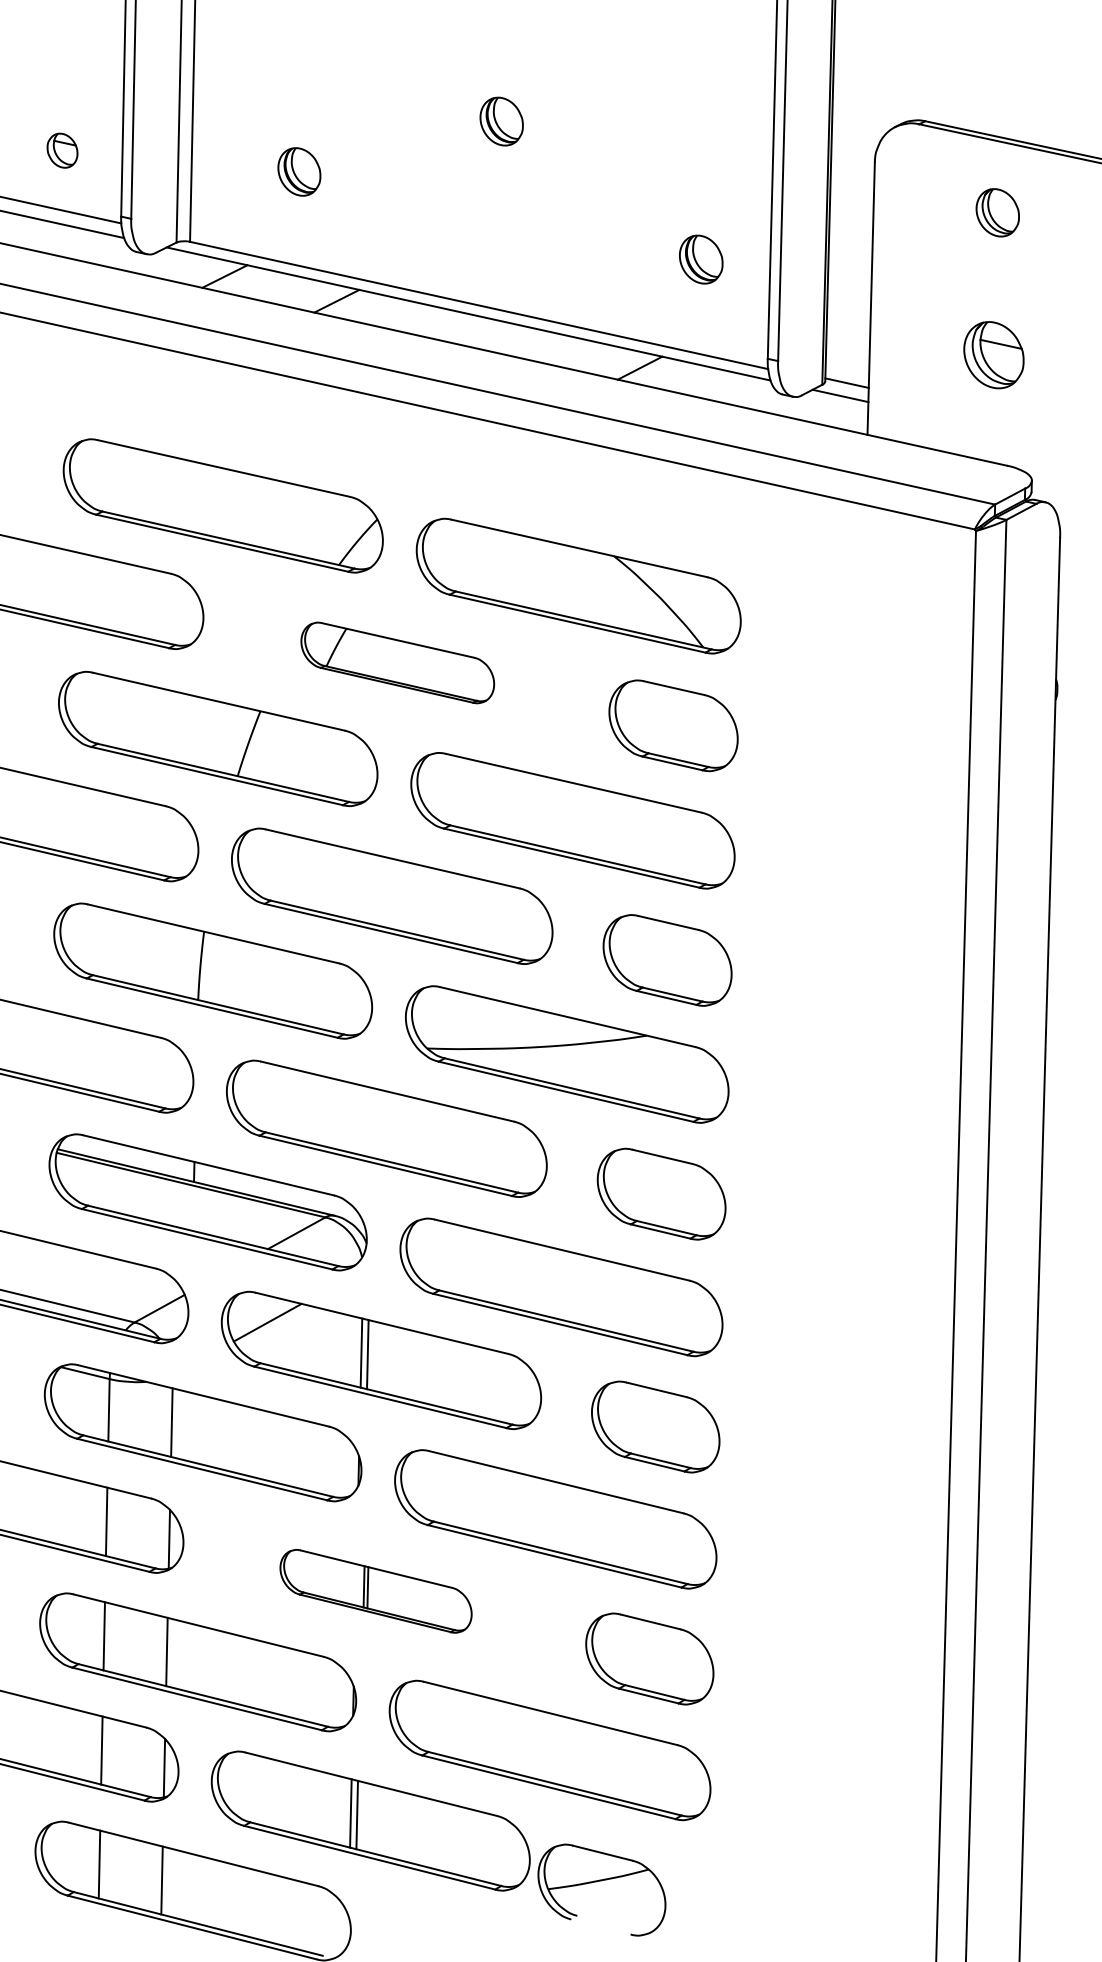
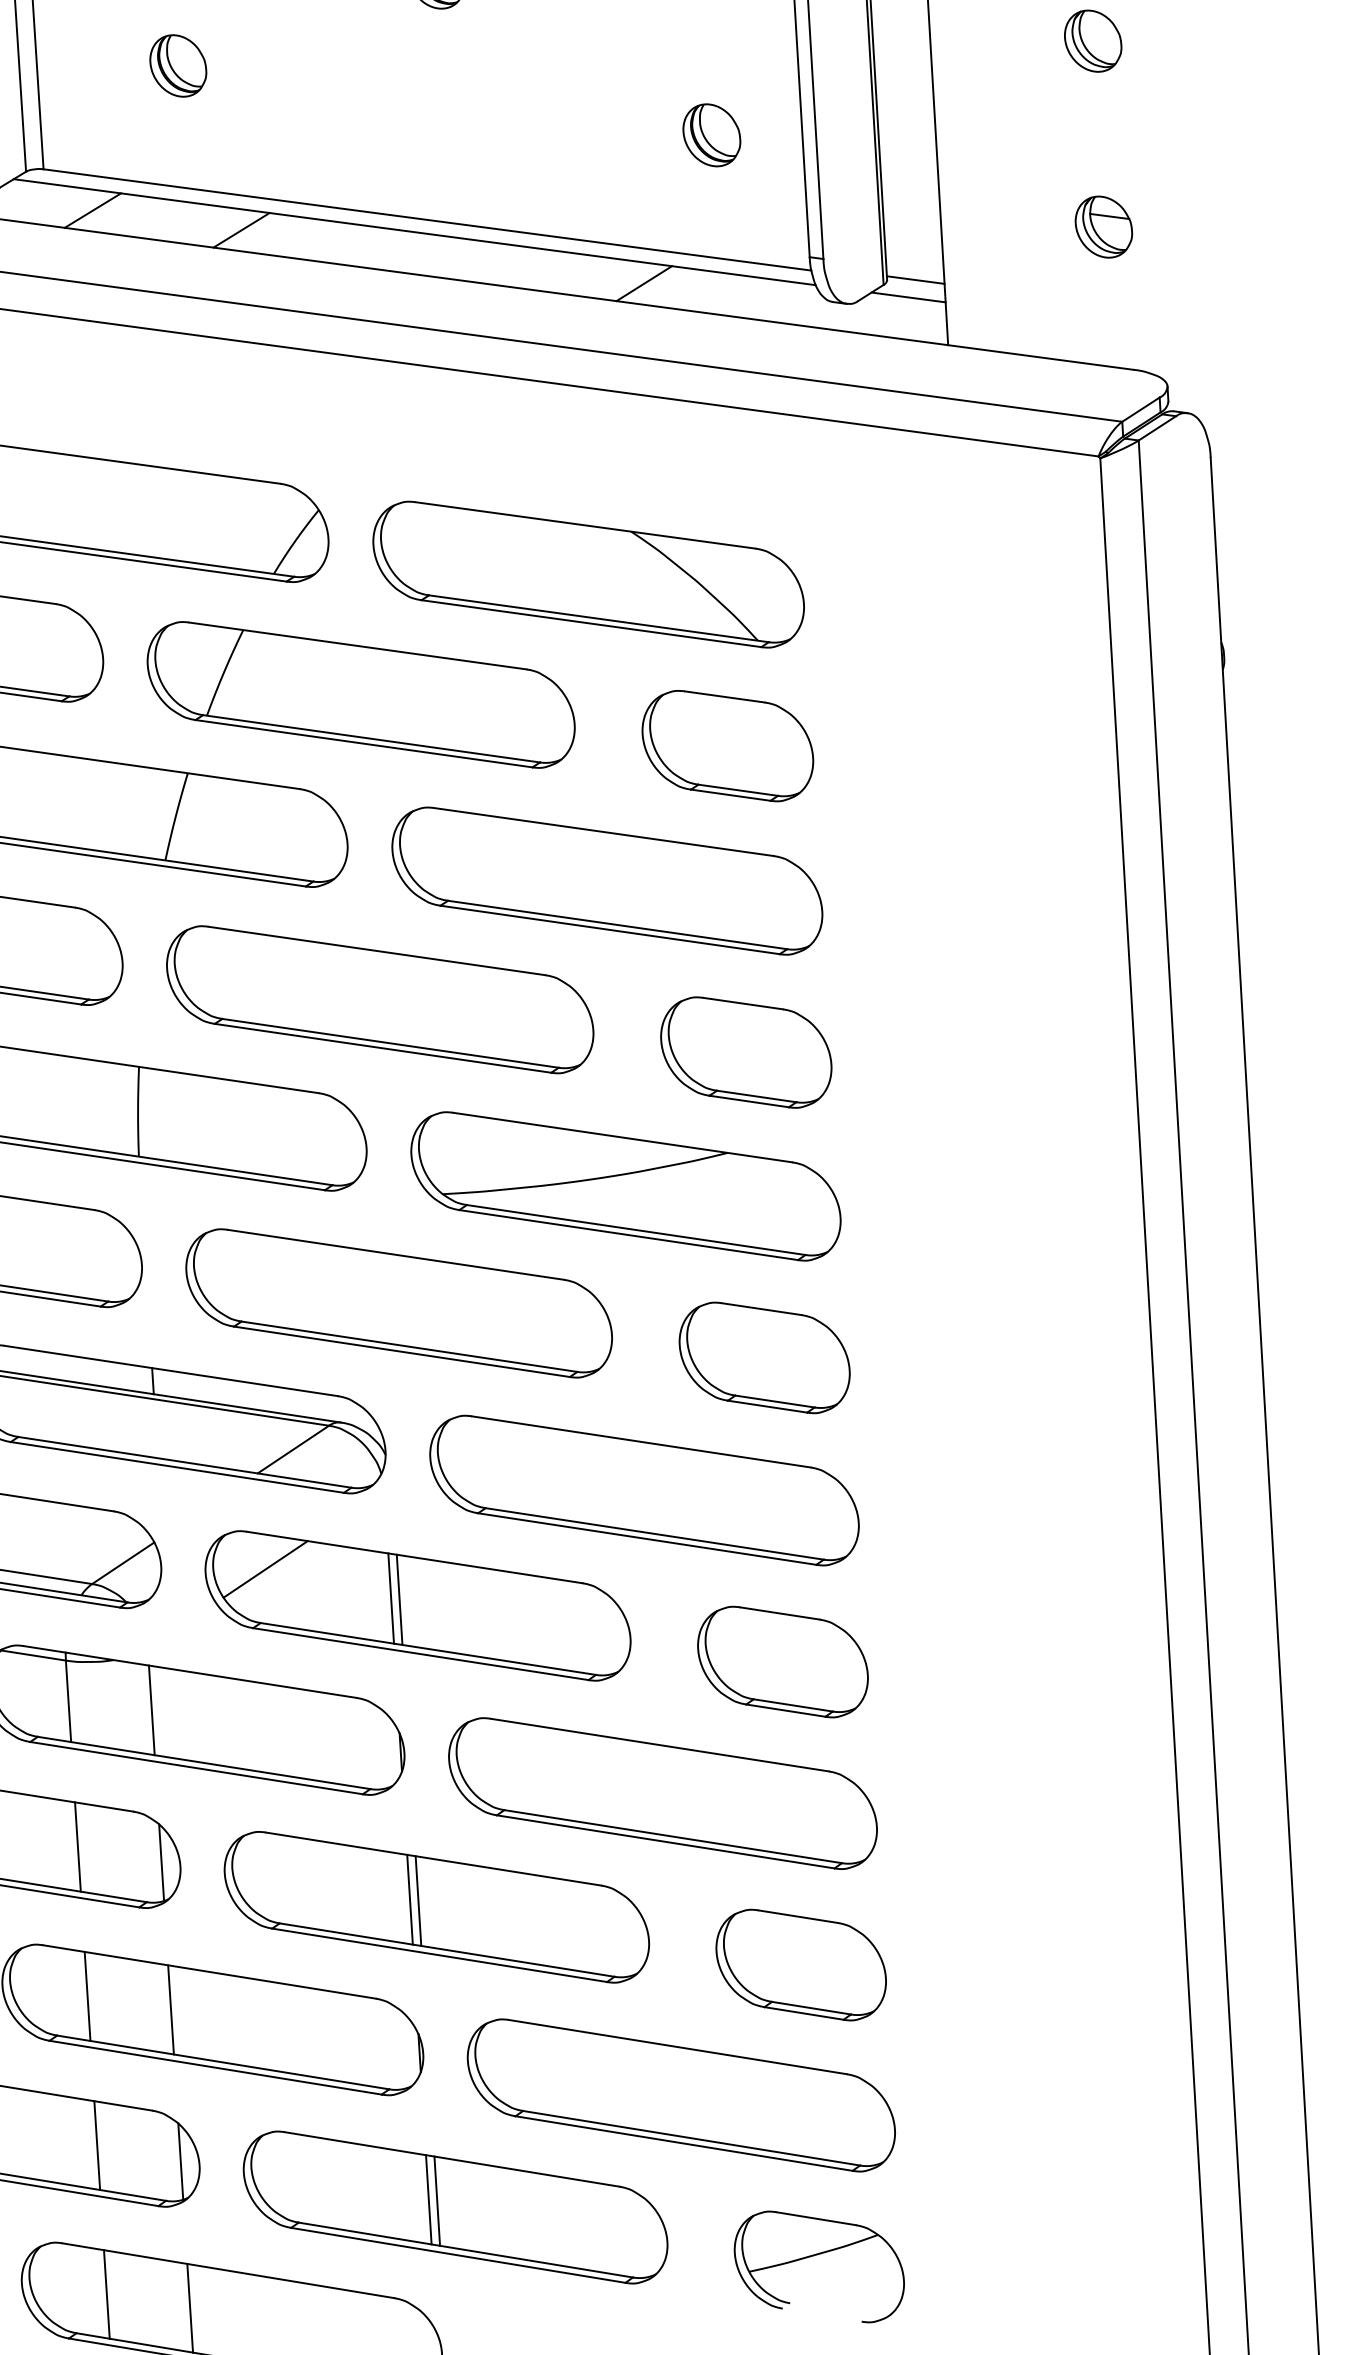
part: (993, 354) -> (1103, 226), size x0.71
part: (397, 662) -> (360, 694), size x1.67
part: (375, 1591) -> (436, 1907), size x1.67
part: (601, 1881) -> (817, 2255), moved

